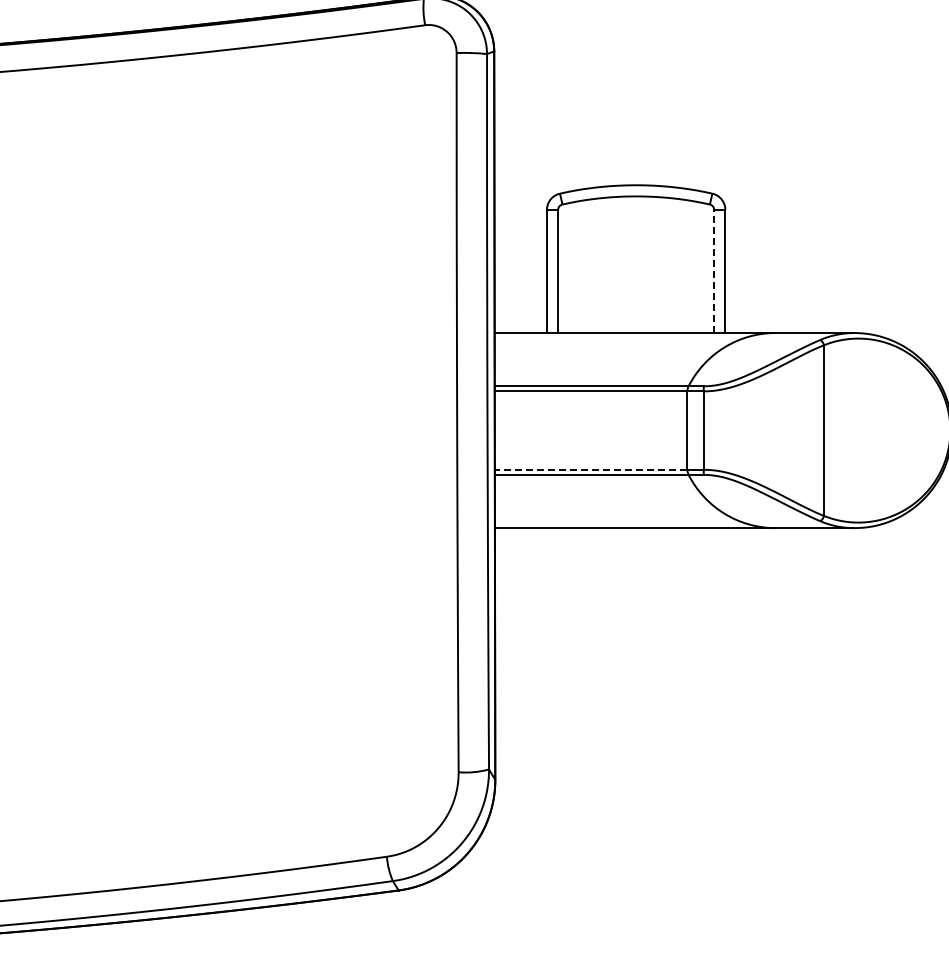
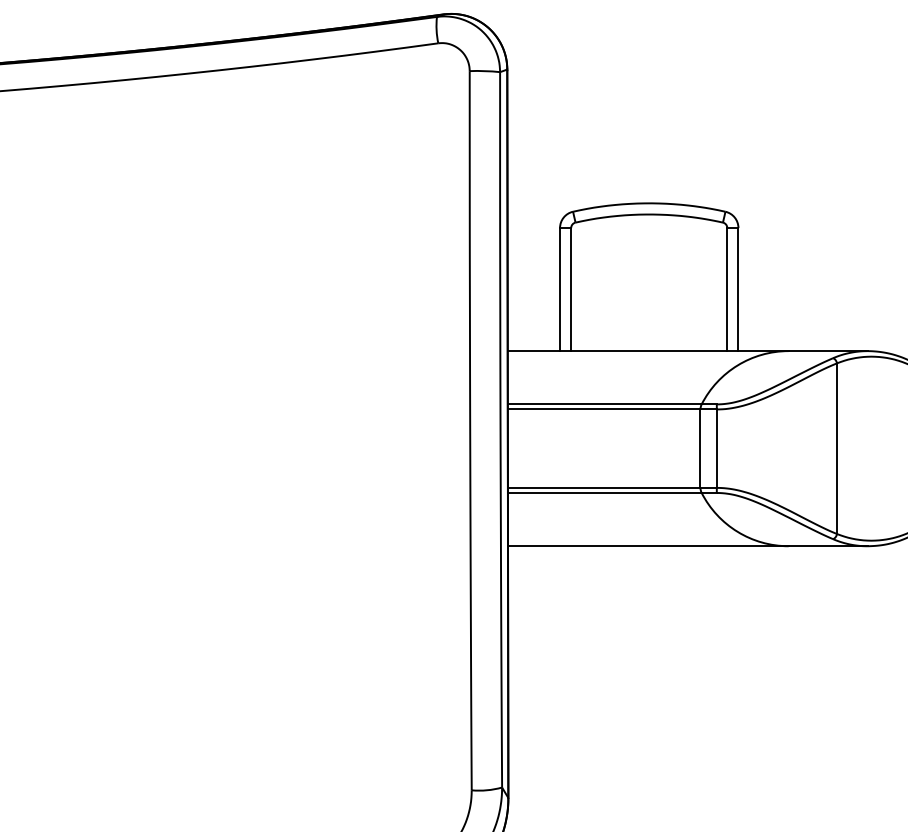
line: (714, 271) -> (727, 289), dashed -> solid
line: (590, 469) -> (603, 487), dashed -> solid

